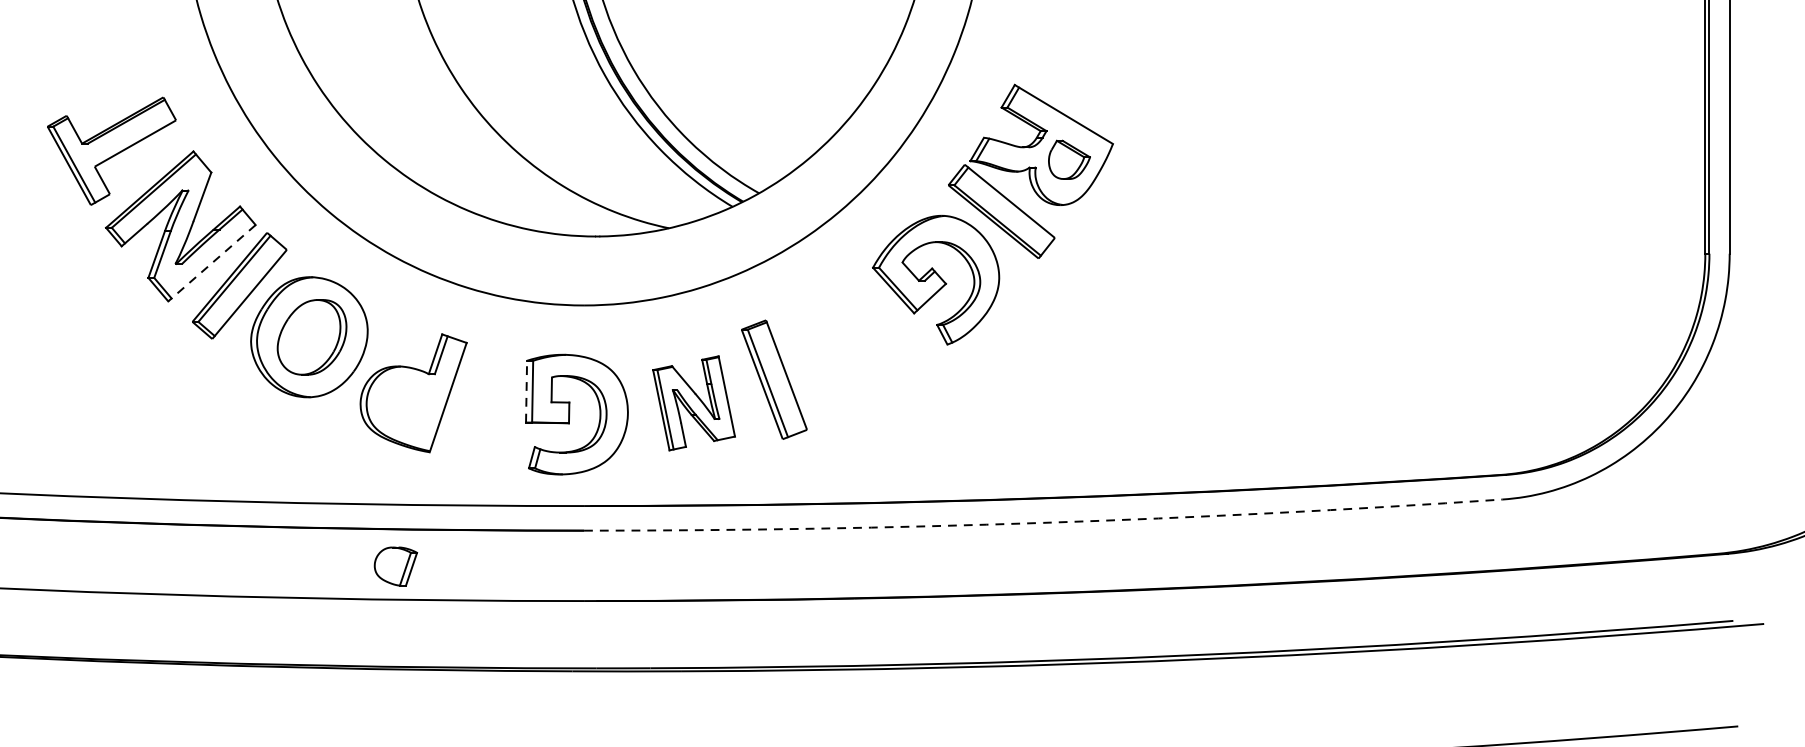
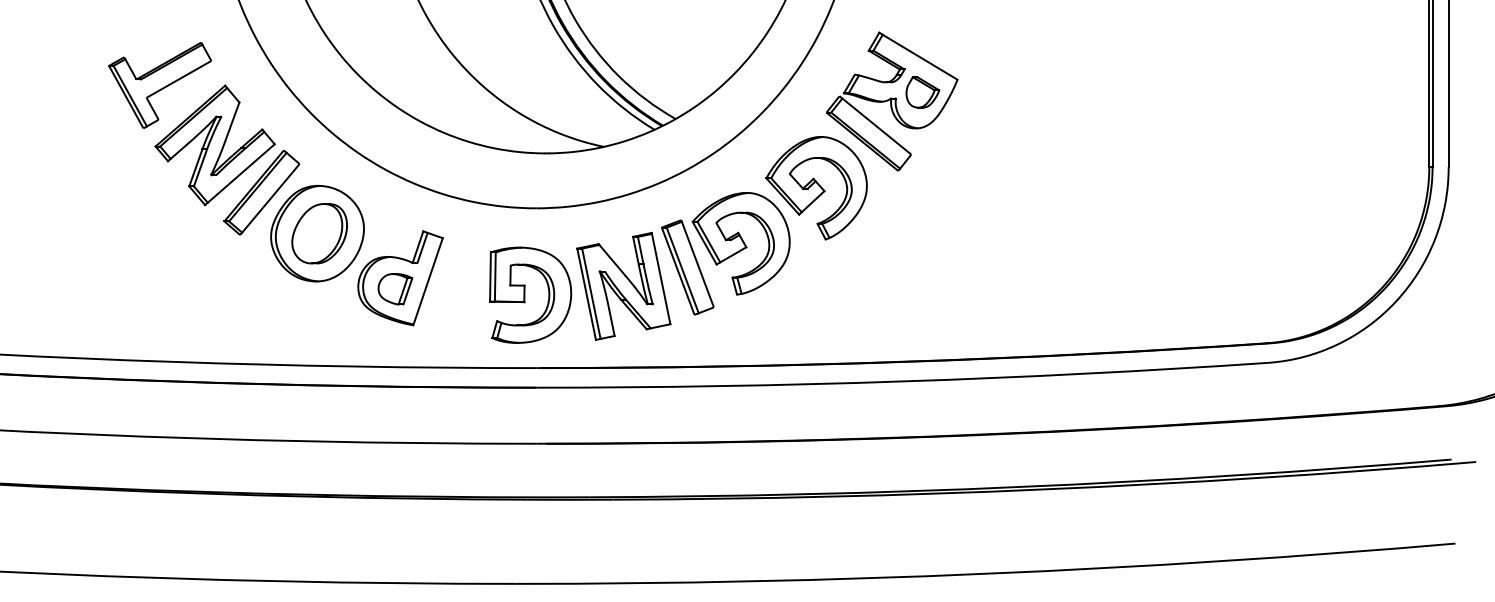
line: (211, 264) -> (239, 175), dashed -> solid
part: (840, 349) -> (740, 243), added
line: (526, 391) -> (490, 276), dashed -> solid
part: (693, 402) -> (623, 285), size x1.43
arc: (1043, 522) -> (902, 381), dashed -> solid
part: (396, 566) -> (395, 289), moved

